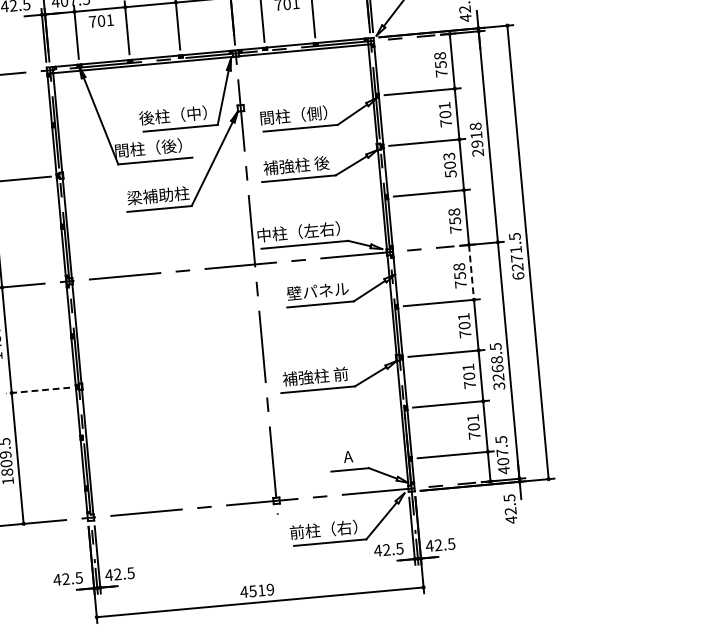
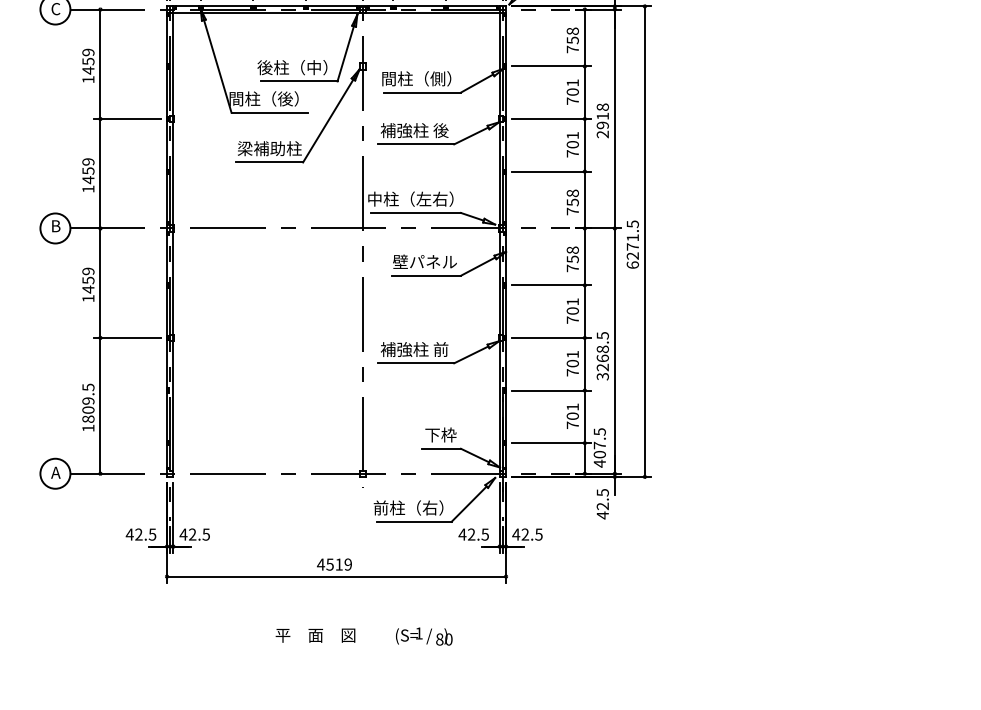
text: (449, 165) -> (572, 144), 503 -> 701
line: (471, 272) -> (584, 257), dashed -> solid
line: (37, 390) -> (127, 337), dashed -> solid
text: (347, 456) -> (440, 434), A -> 下枠

